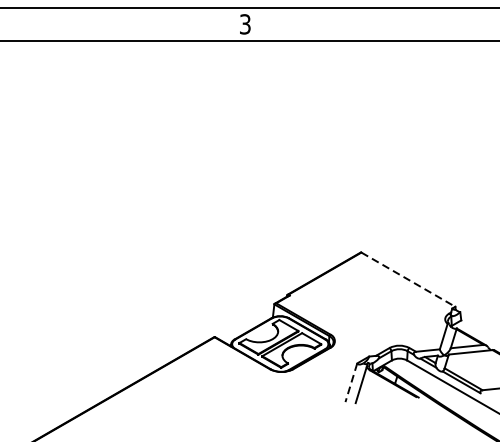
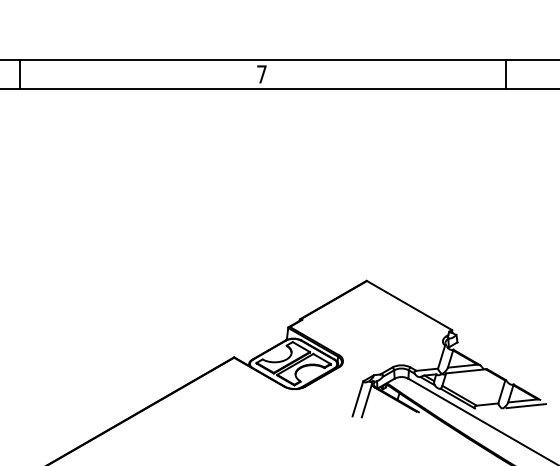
text: (244, 24) -> (261, 74), 3 -> 7
line: (408, 279) -> (409, 305), dashed -> solid
line: (350, 383) -> (357, 399), dashed -> solid

